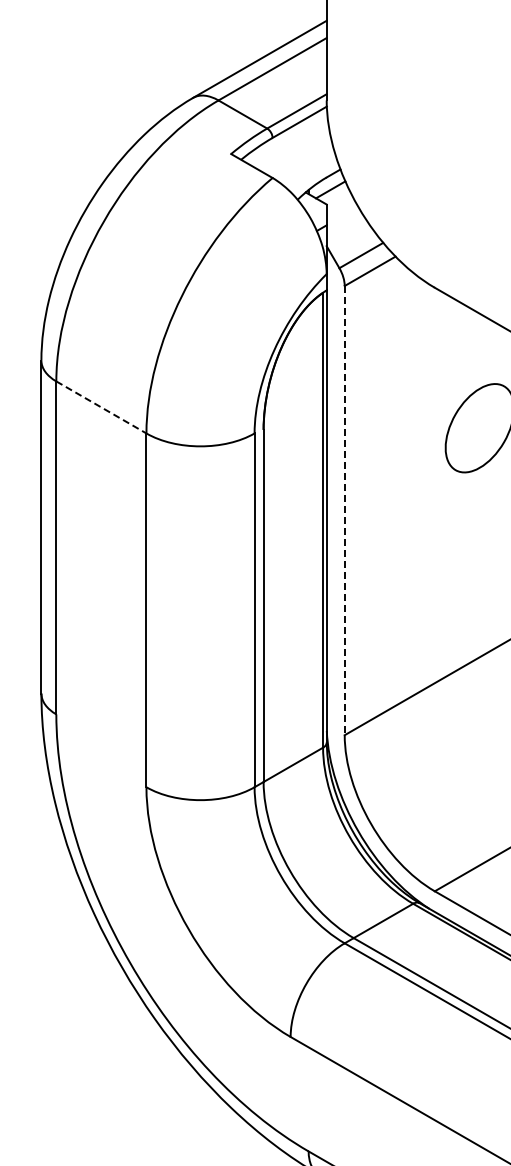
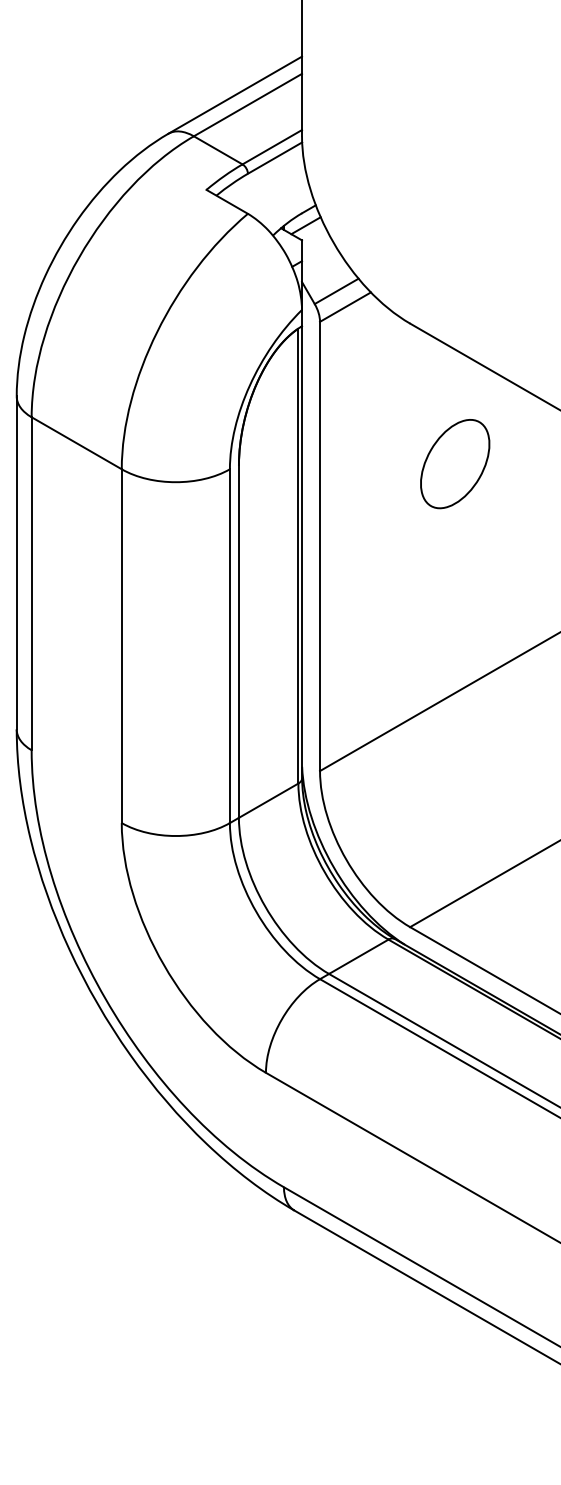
line: (102, 407) -> (77, 443), dashed -> solid
line: (345, 510) -> (320, 546), dashed -> solid

